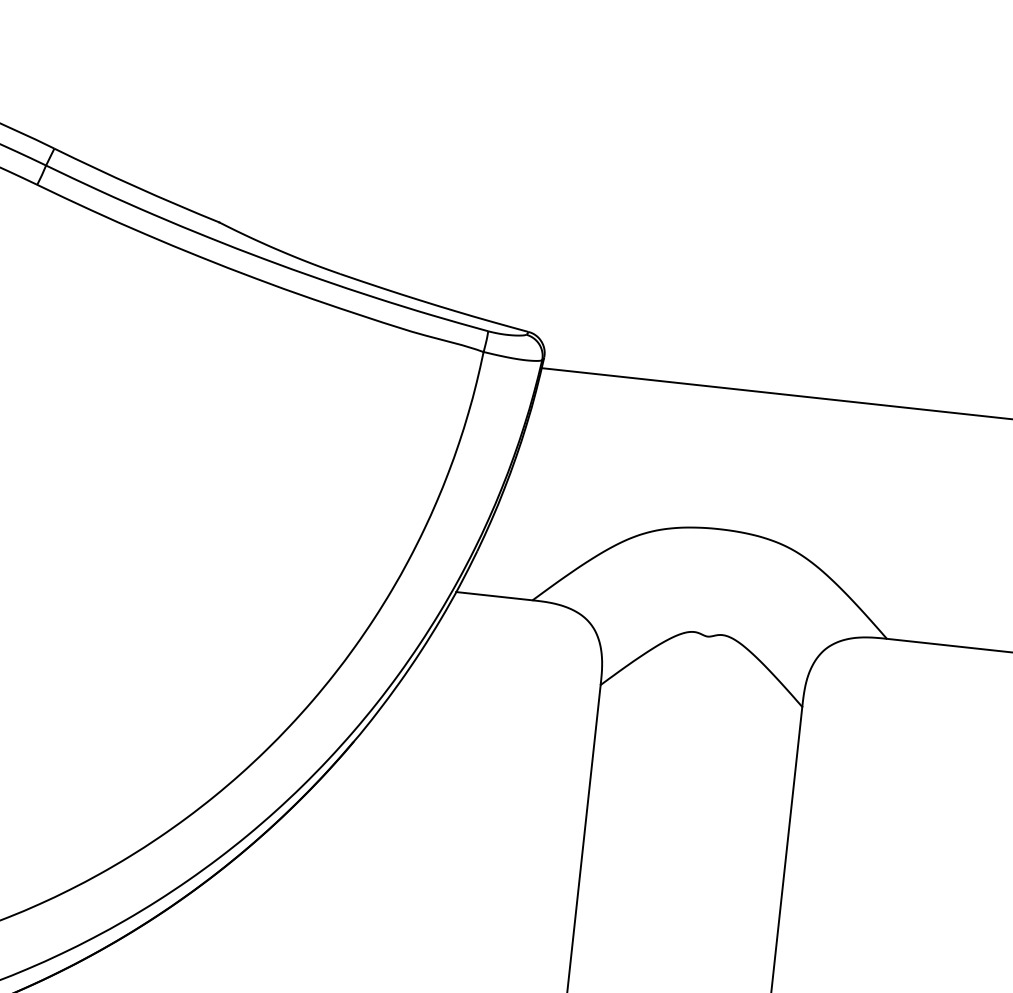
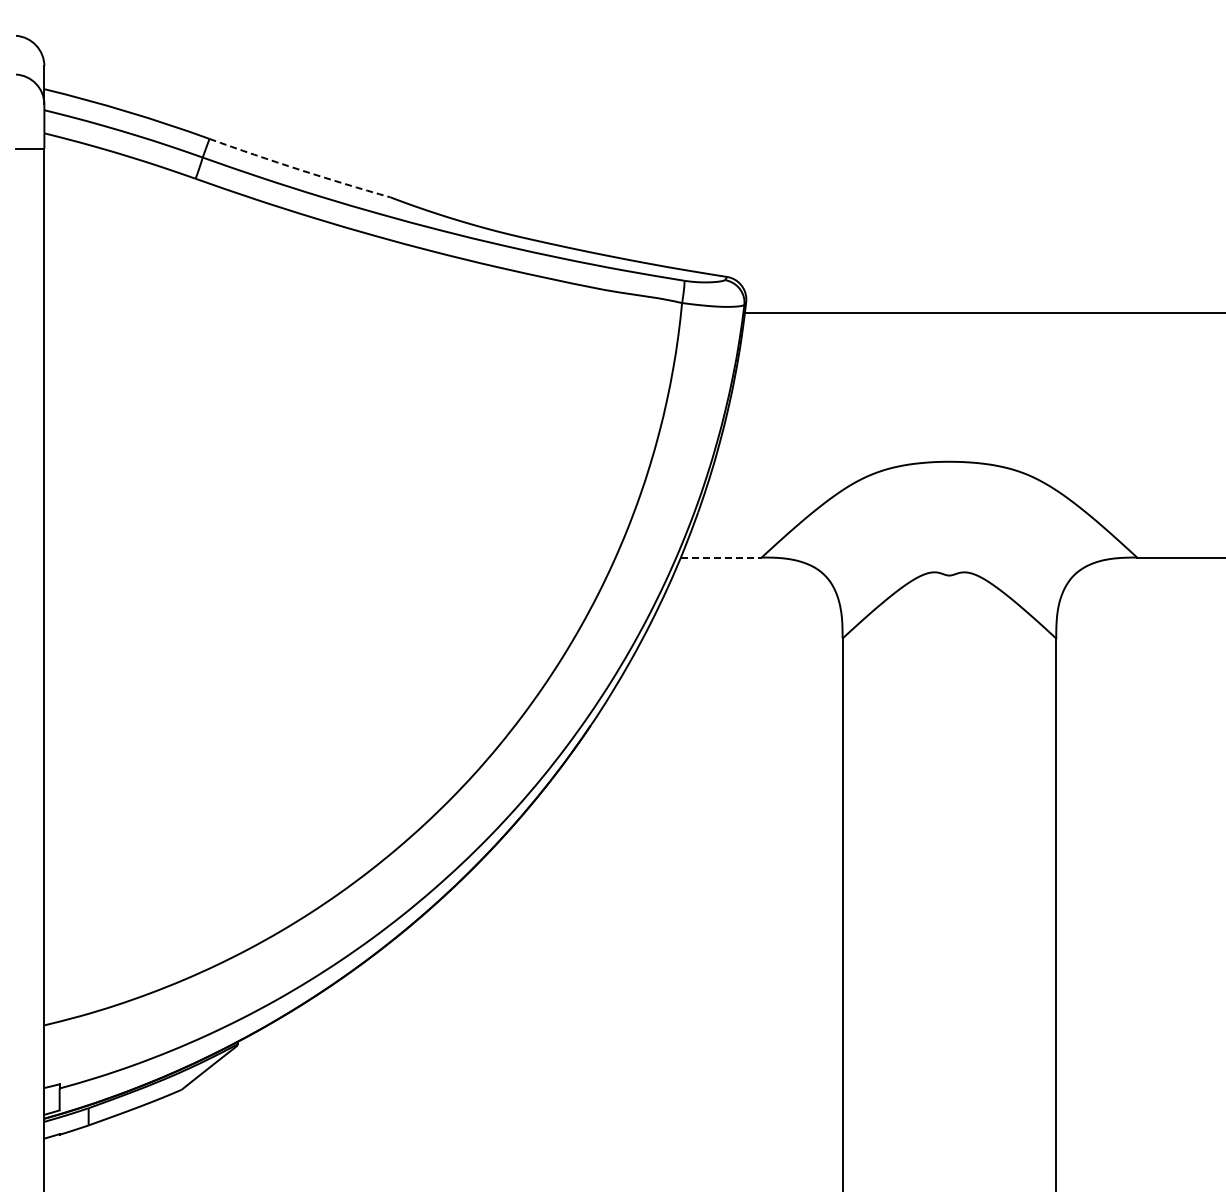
arc: (136, 186) -> (299, 169), solid -> dashed
line: (494, 596) -> (721, 557), solid -> dashed

